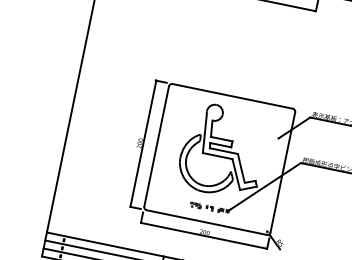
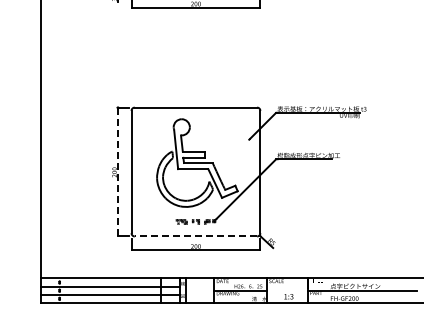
line: (143, 144) -> (118, 172), solid -> dashed
line: (206, 222) -> (195, 236), solid -> dashed

